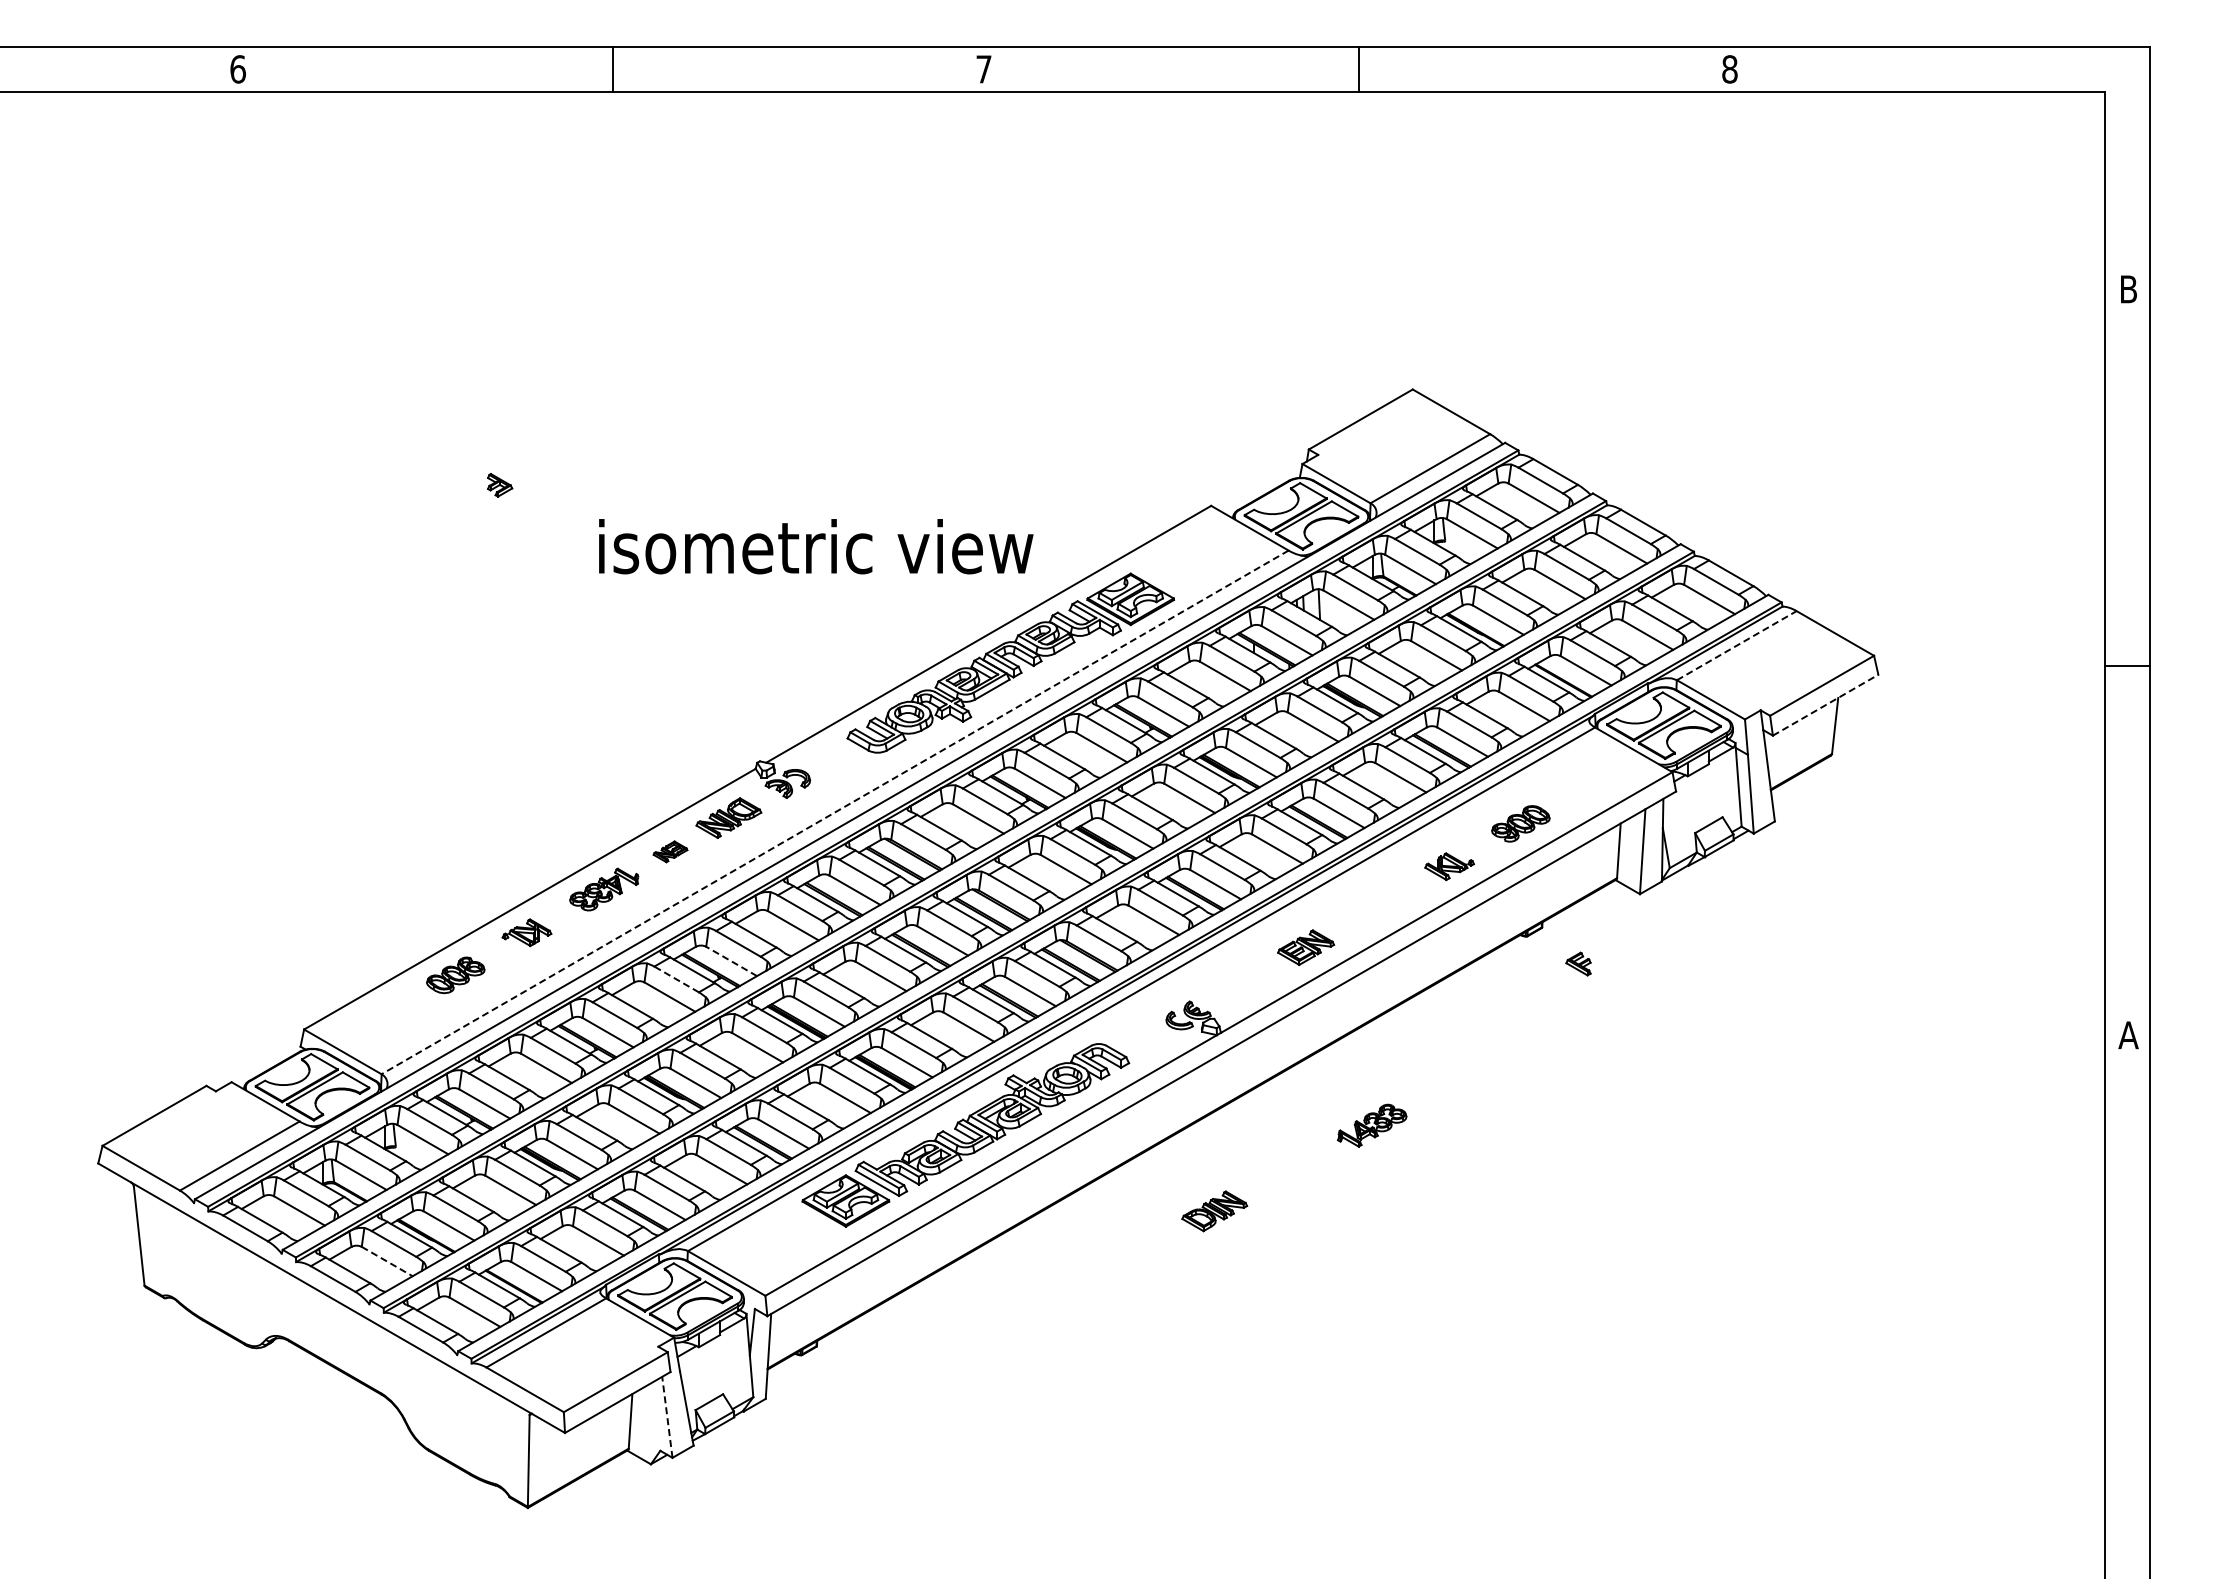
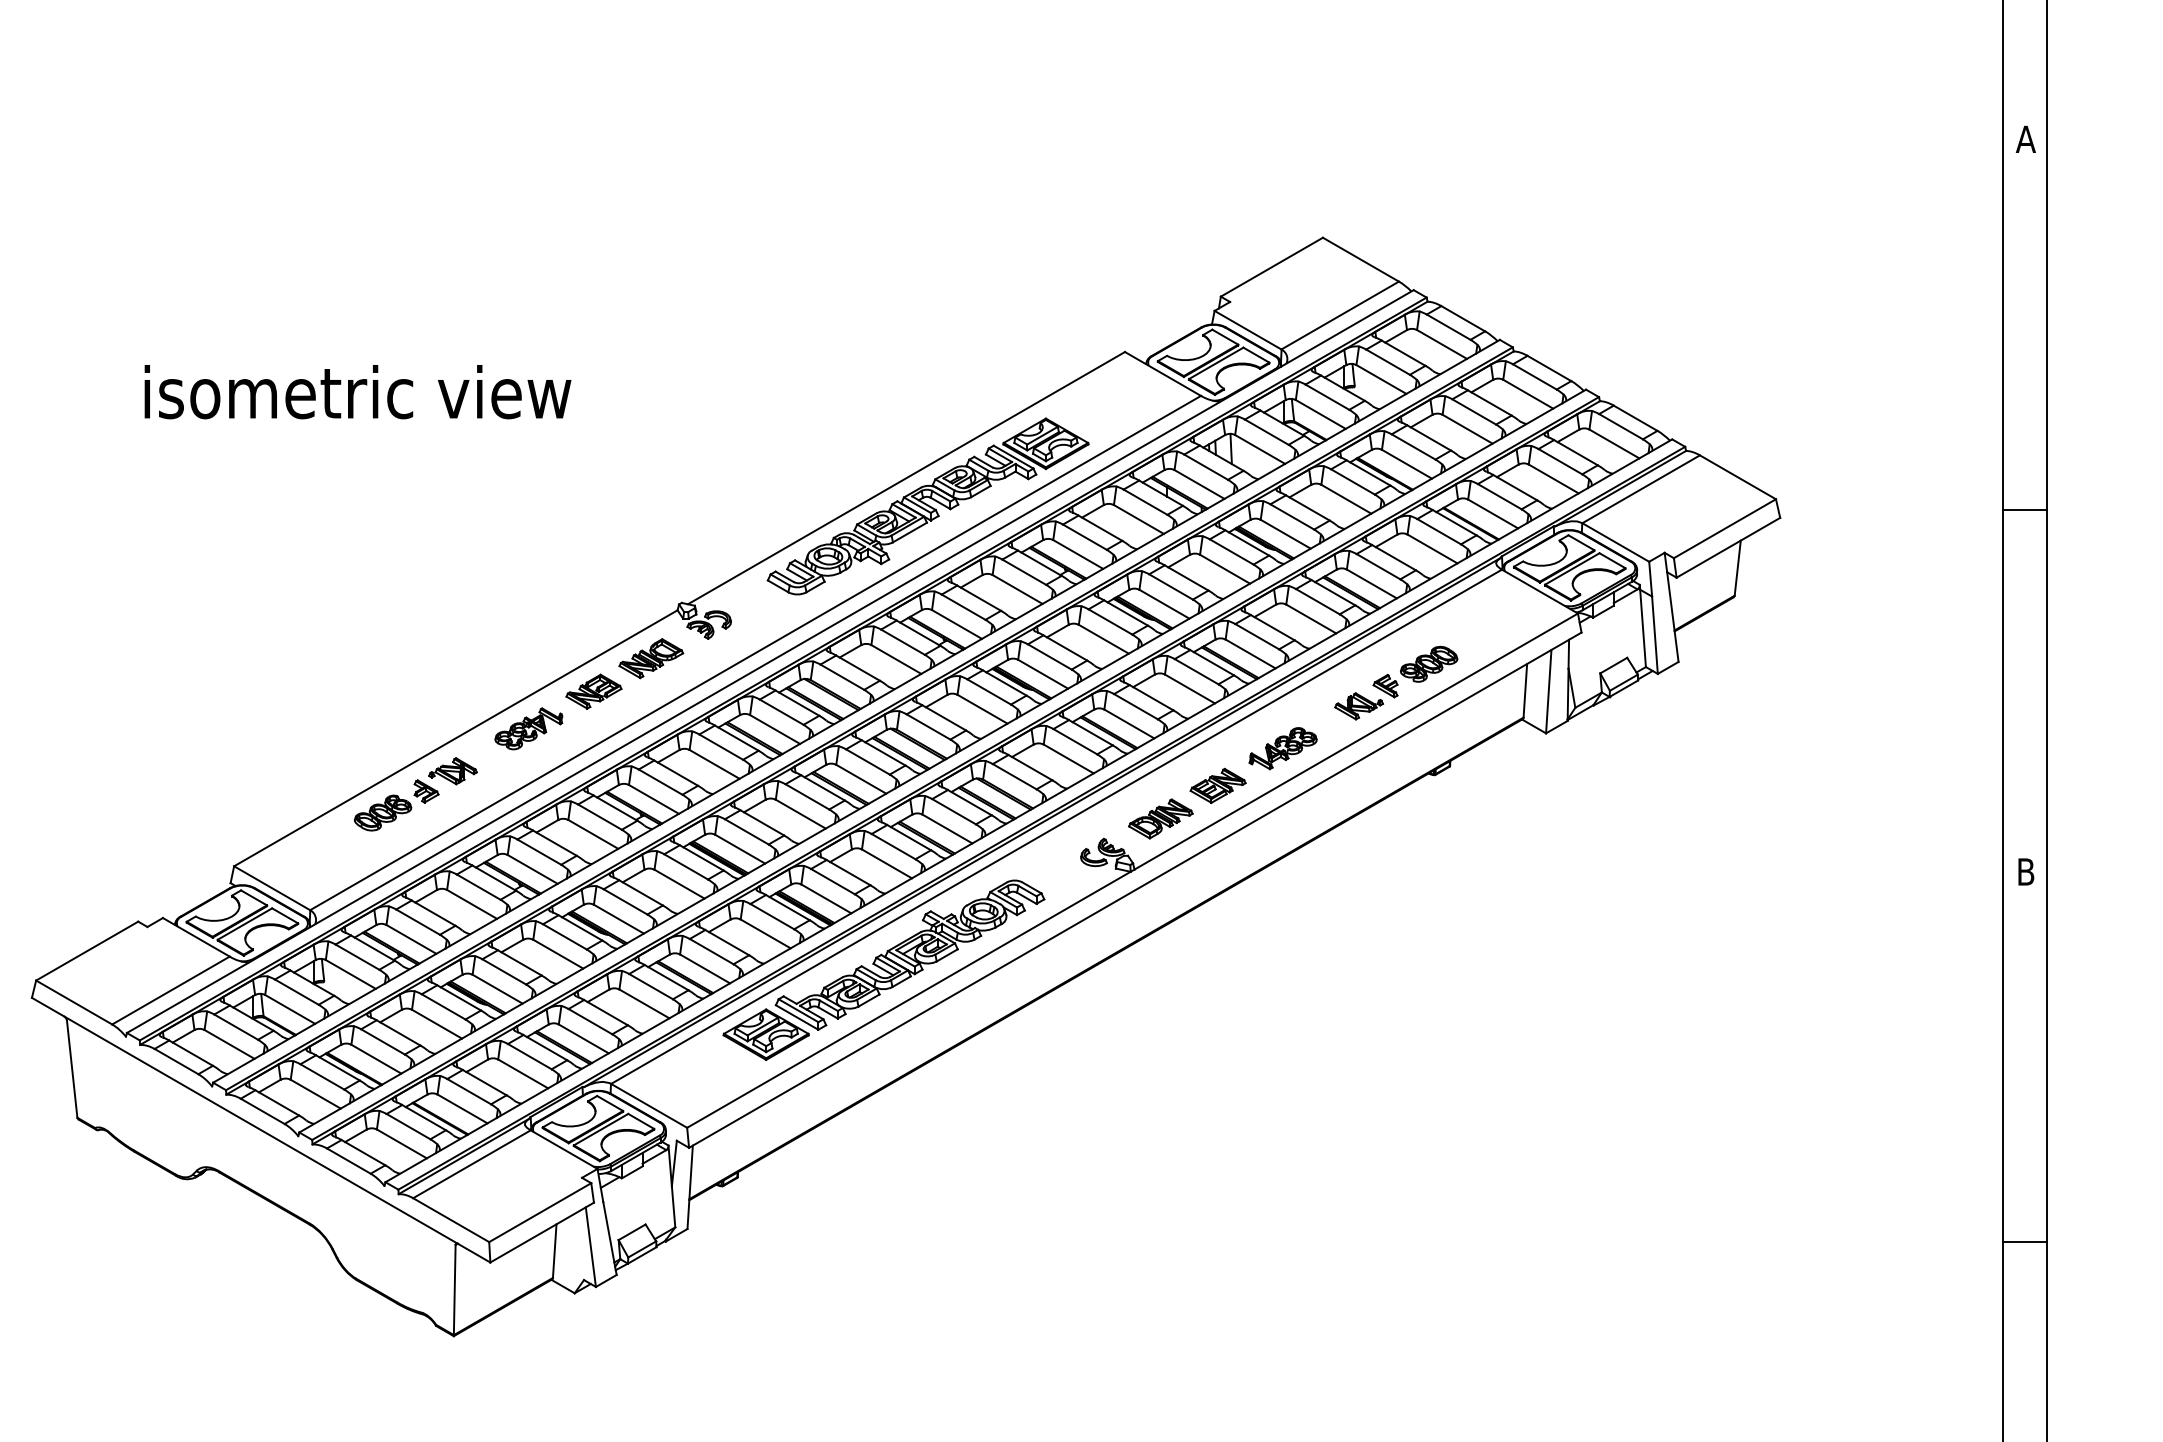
text: (2128, 289) -> (2025, 139), B -> A
part: (500, 485) -> (426, 791), moved
text: (816, 546) -> (358, 391), moved
line: (1737, 645) -> (1641, 489), dashed -> solid
line: (1825, 705) -> (1728, 548), dashed -> solid
line: (835, 812) -> (755, 653), dashed -> solid
part: (670, 851) -> (593, 691), size x1.67
line: (731, 961) -> (653, 799), dashed -> solid
part: (1578, 963) -> (1385, 685), moved
line: (676, 979) -> (599, 817), dashed -> solid
text: (2128, 1035) -> (2025, 872), A -> B
part: (1372, 1125) -> (1283, 748), moved
part: (1214, 1211) -> (1160, 819), moved
line: (387, 1261) -> (316, 1094), dashed -> solid
line: (2126, 1412) -> (2023, 1242), added
line: (667, 1417) -> (590, 1247), dashed -> solid

